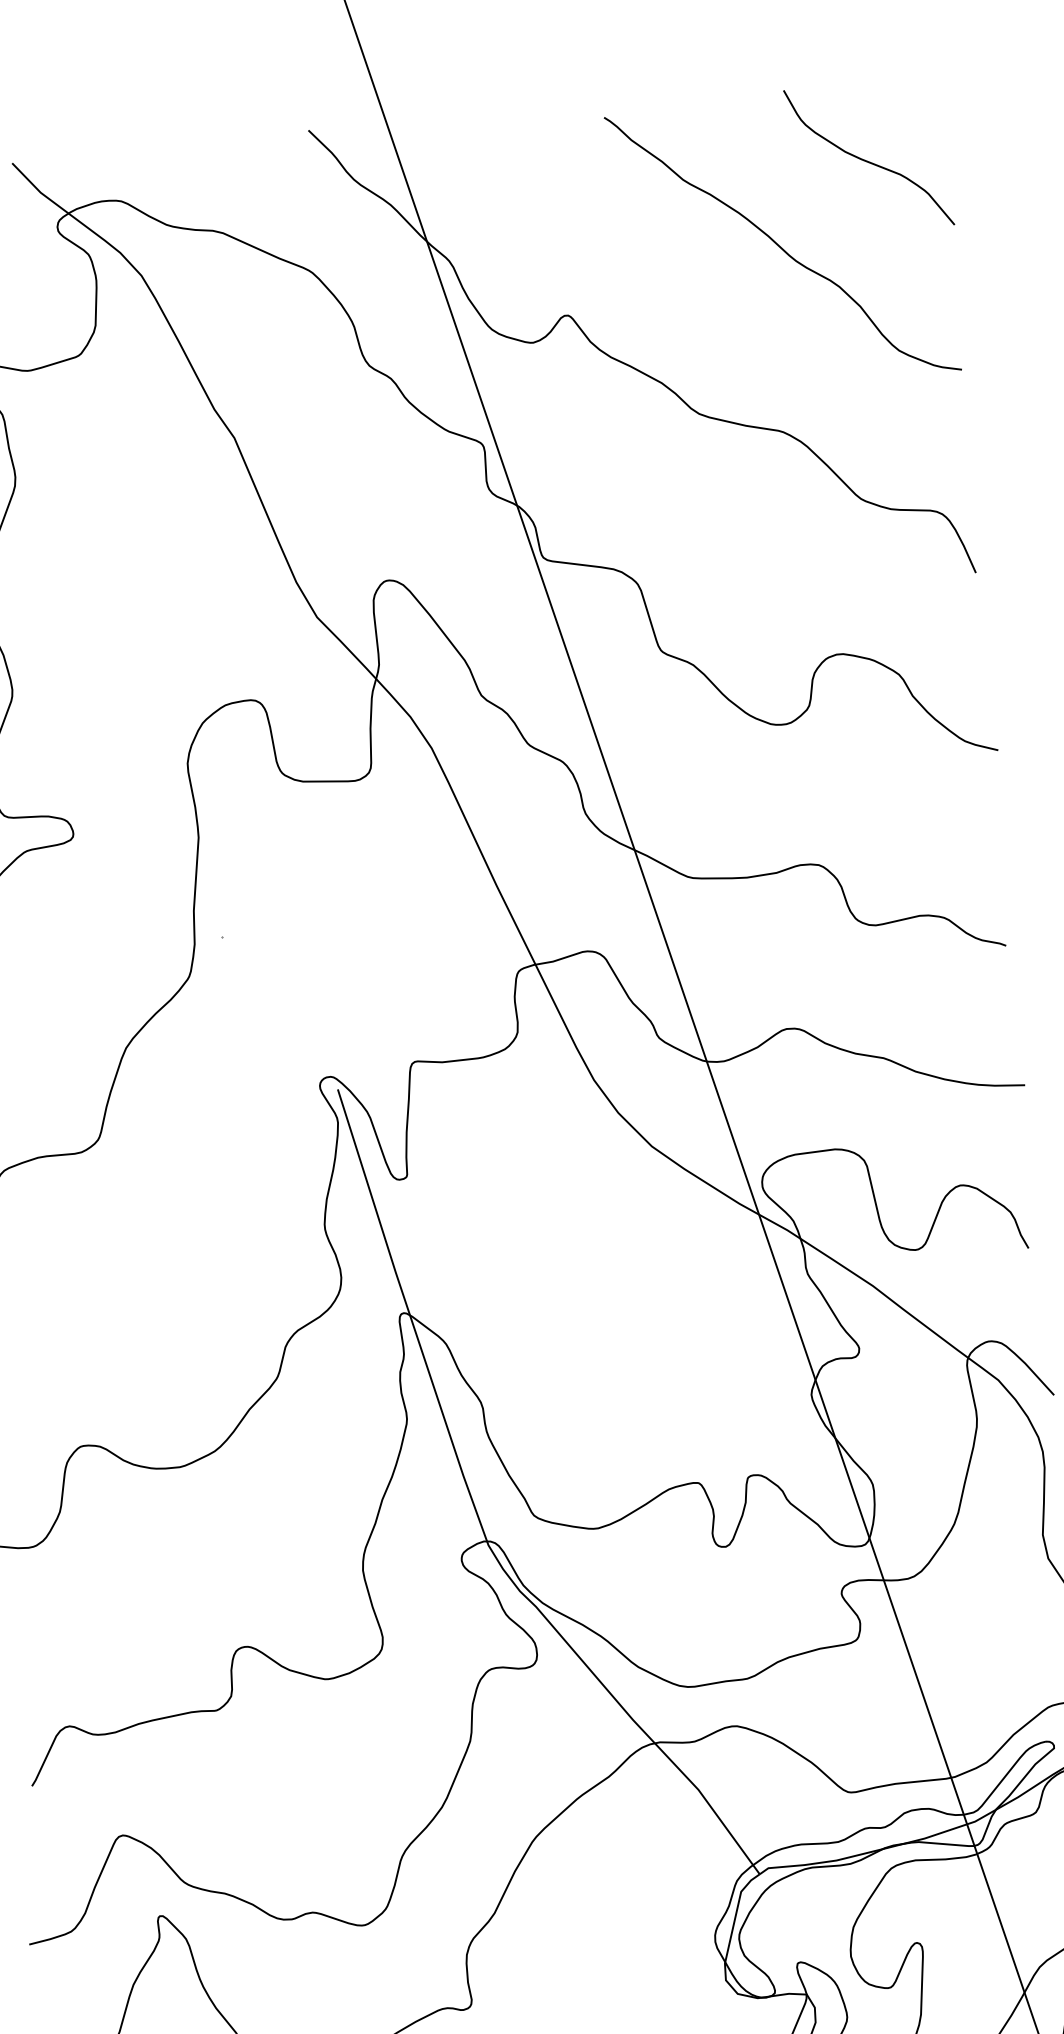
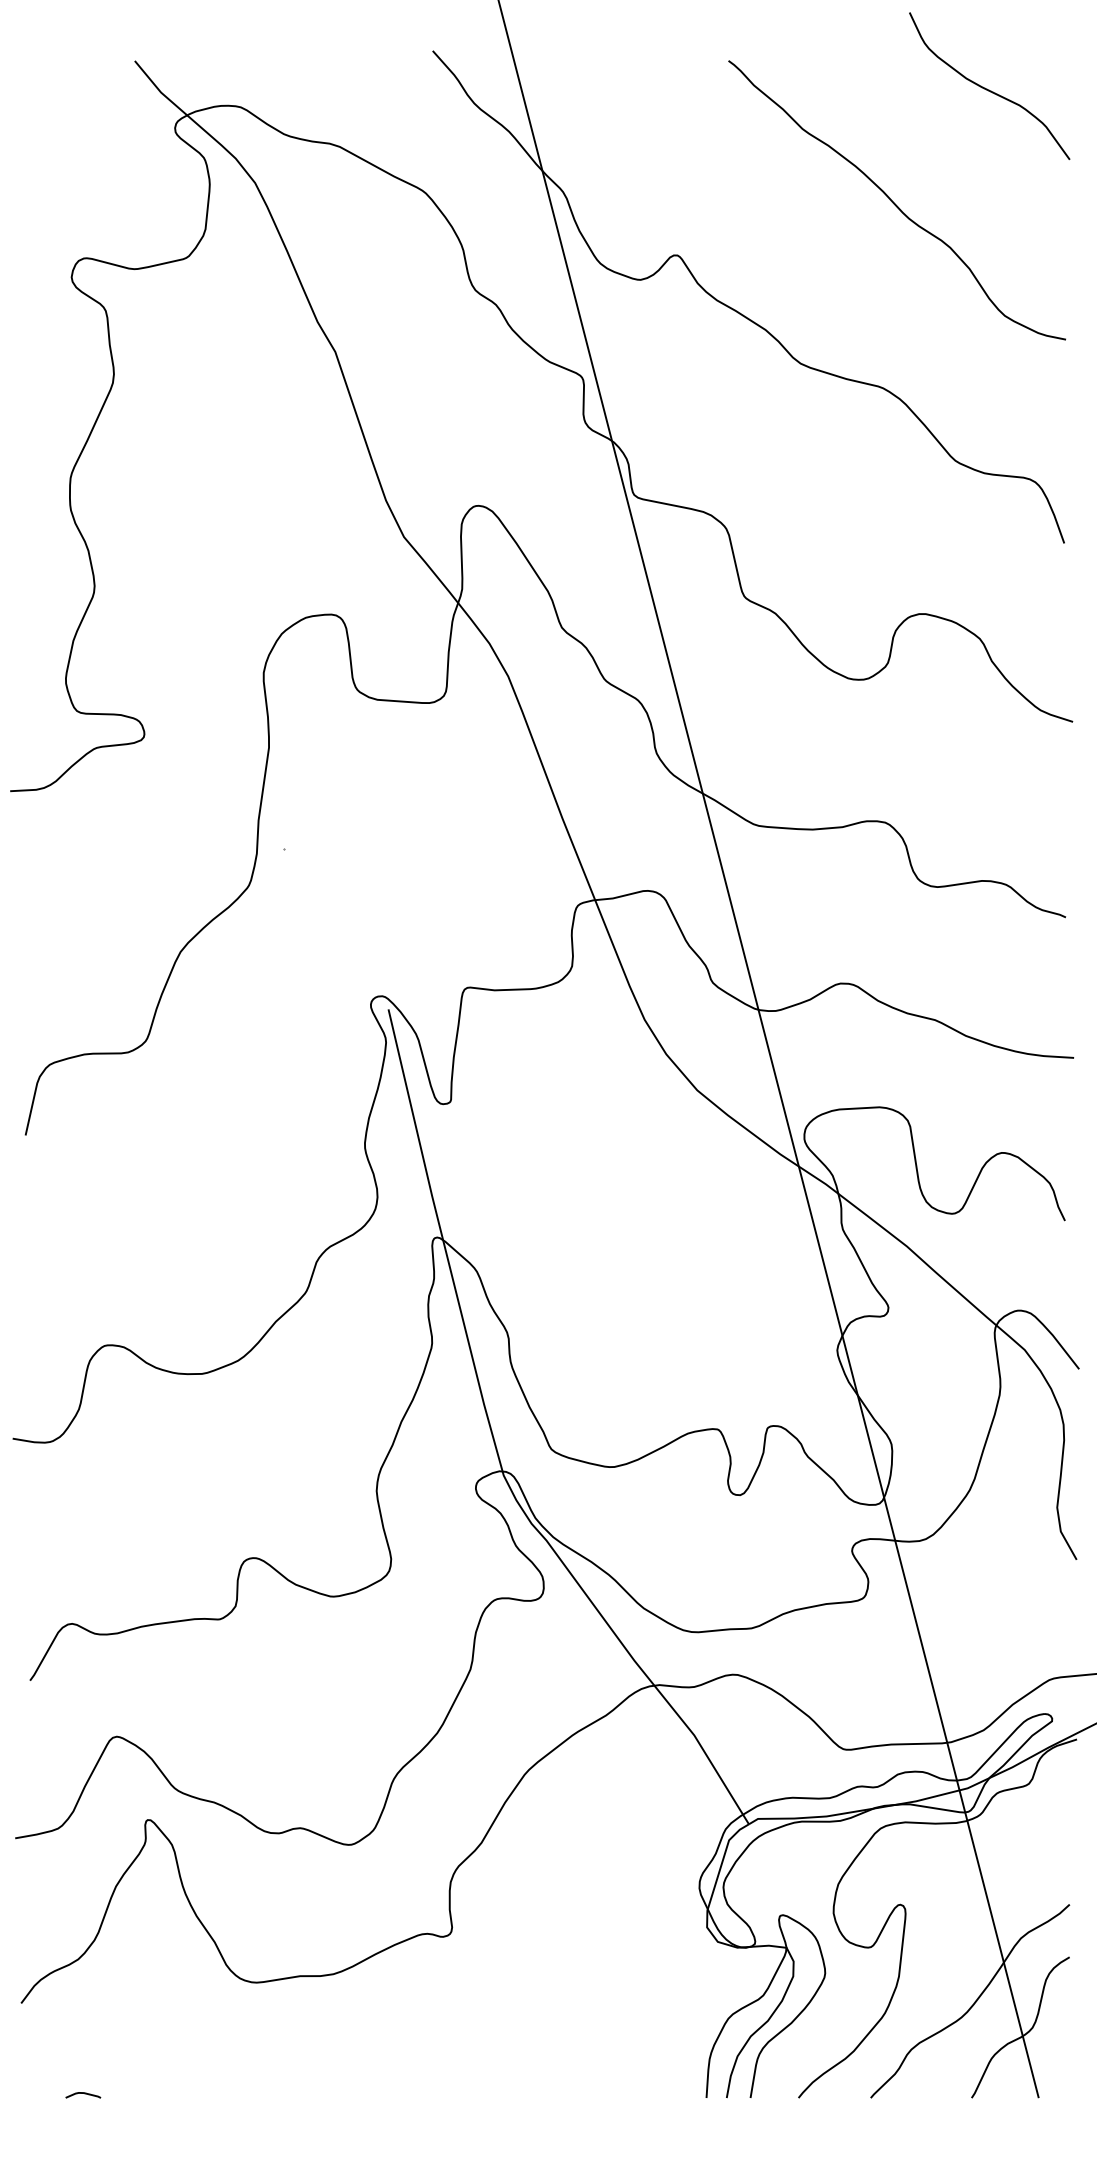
curve: (867, 160) -> (987, 88), moved

